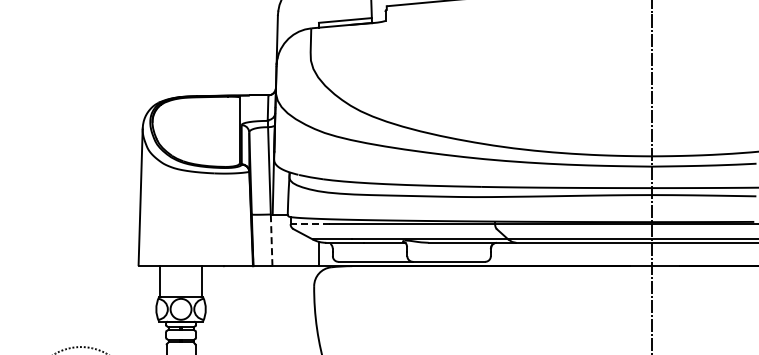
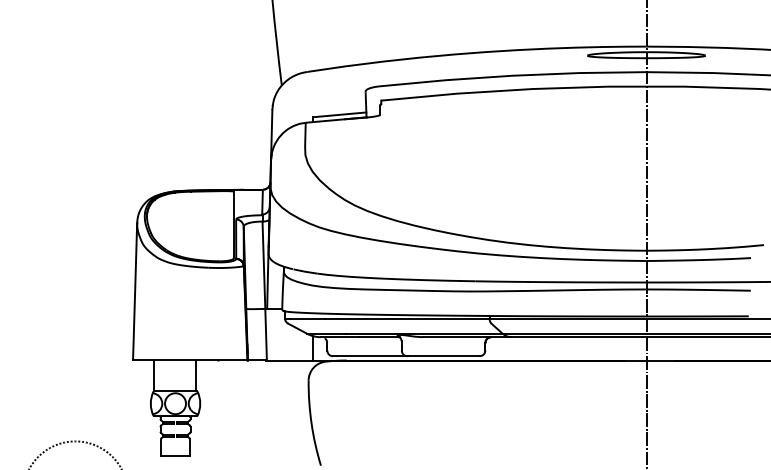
line: (310, 224) -> (304, 318), dashed -> solid
line: (272, 240) -> (266, 334), dashed -> solid

